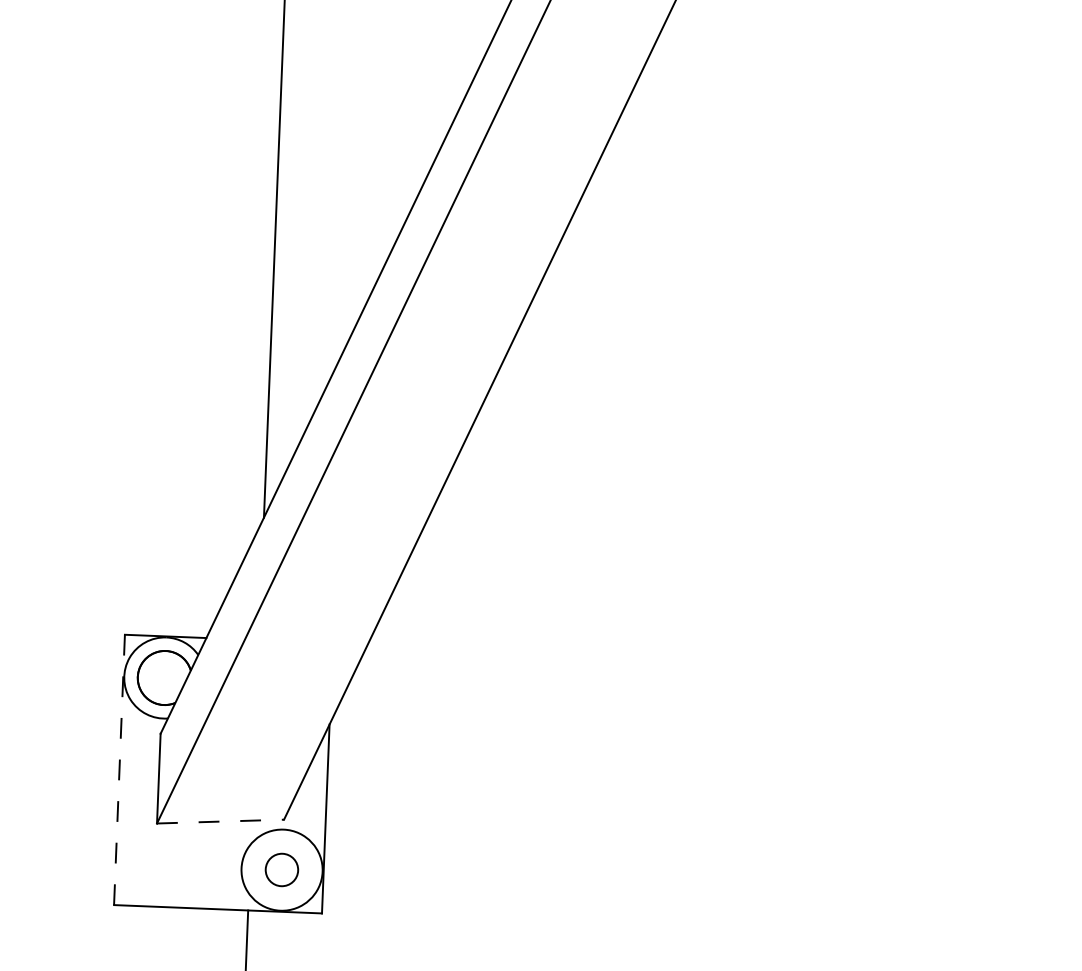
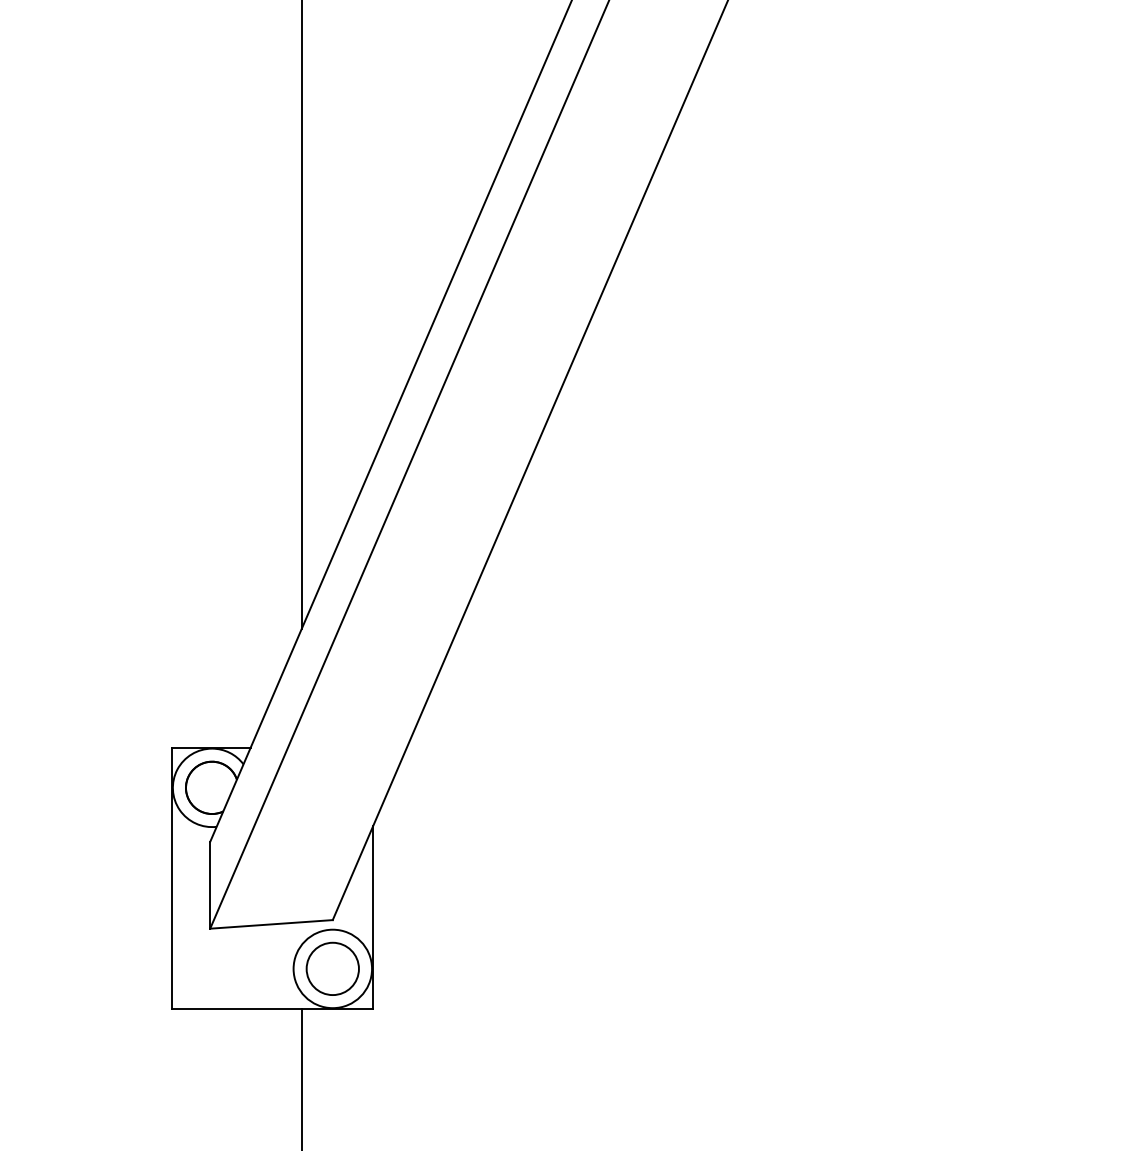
line: (119, 770) -> (171, 878), dashed -> solid
line: (221, 821) -> (272, 924), dashed -> solid
circle: (281, 869) -> (332, 968), size x1.67

